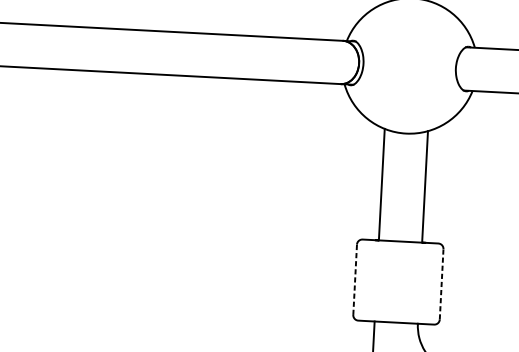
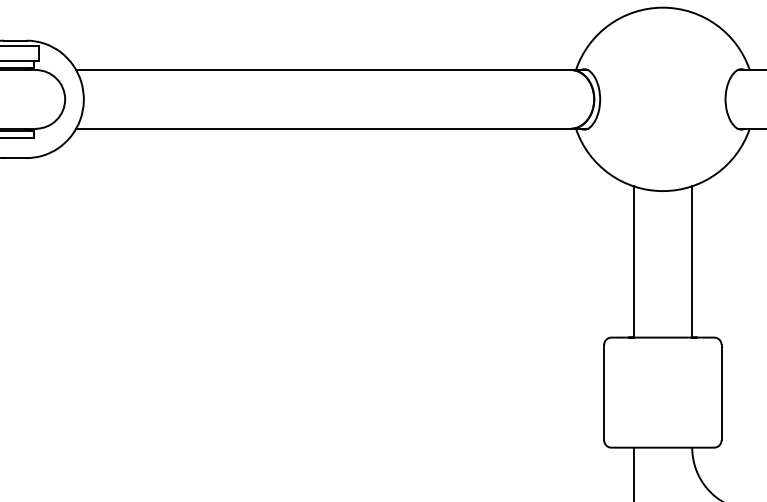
line: (355, 279) -> (604, 392), dashed -> solid
line: (441, 284) -> (721, 392), dashed -> solid

